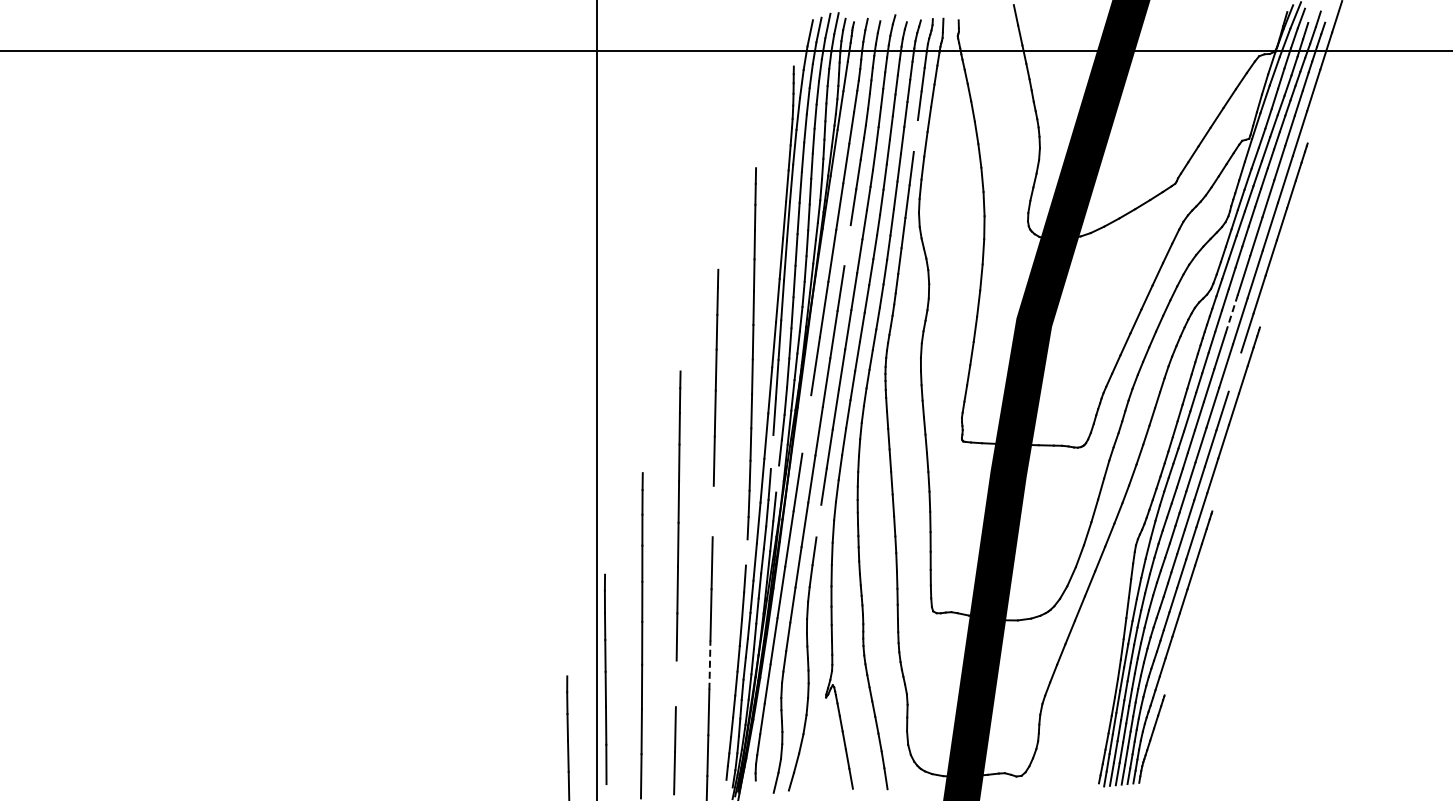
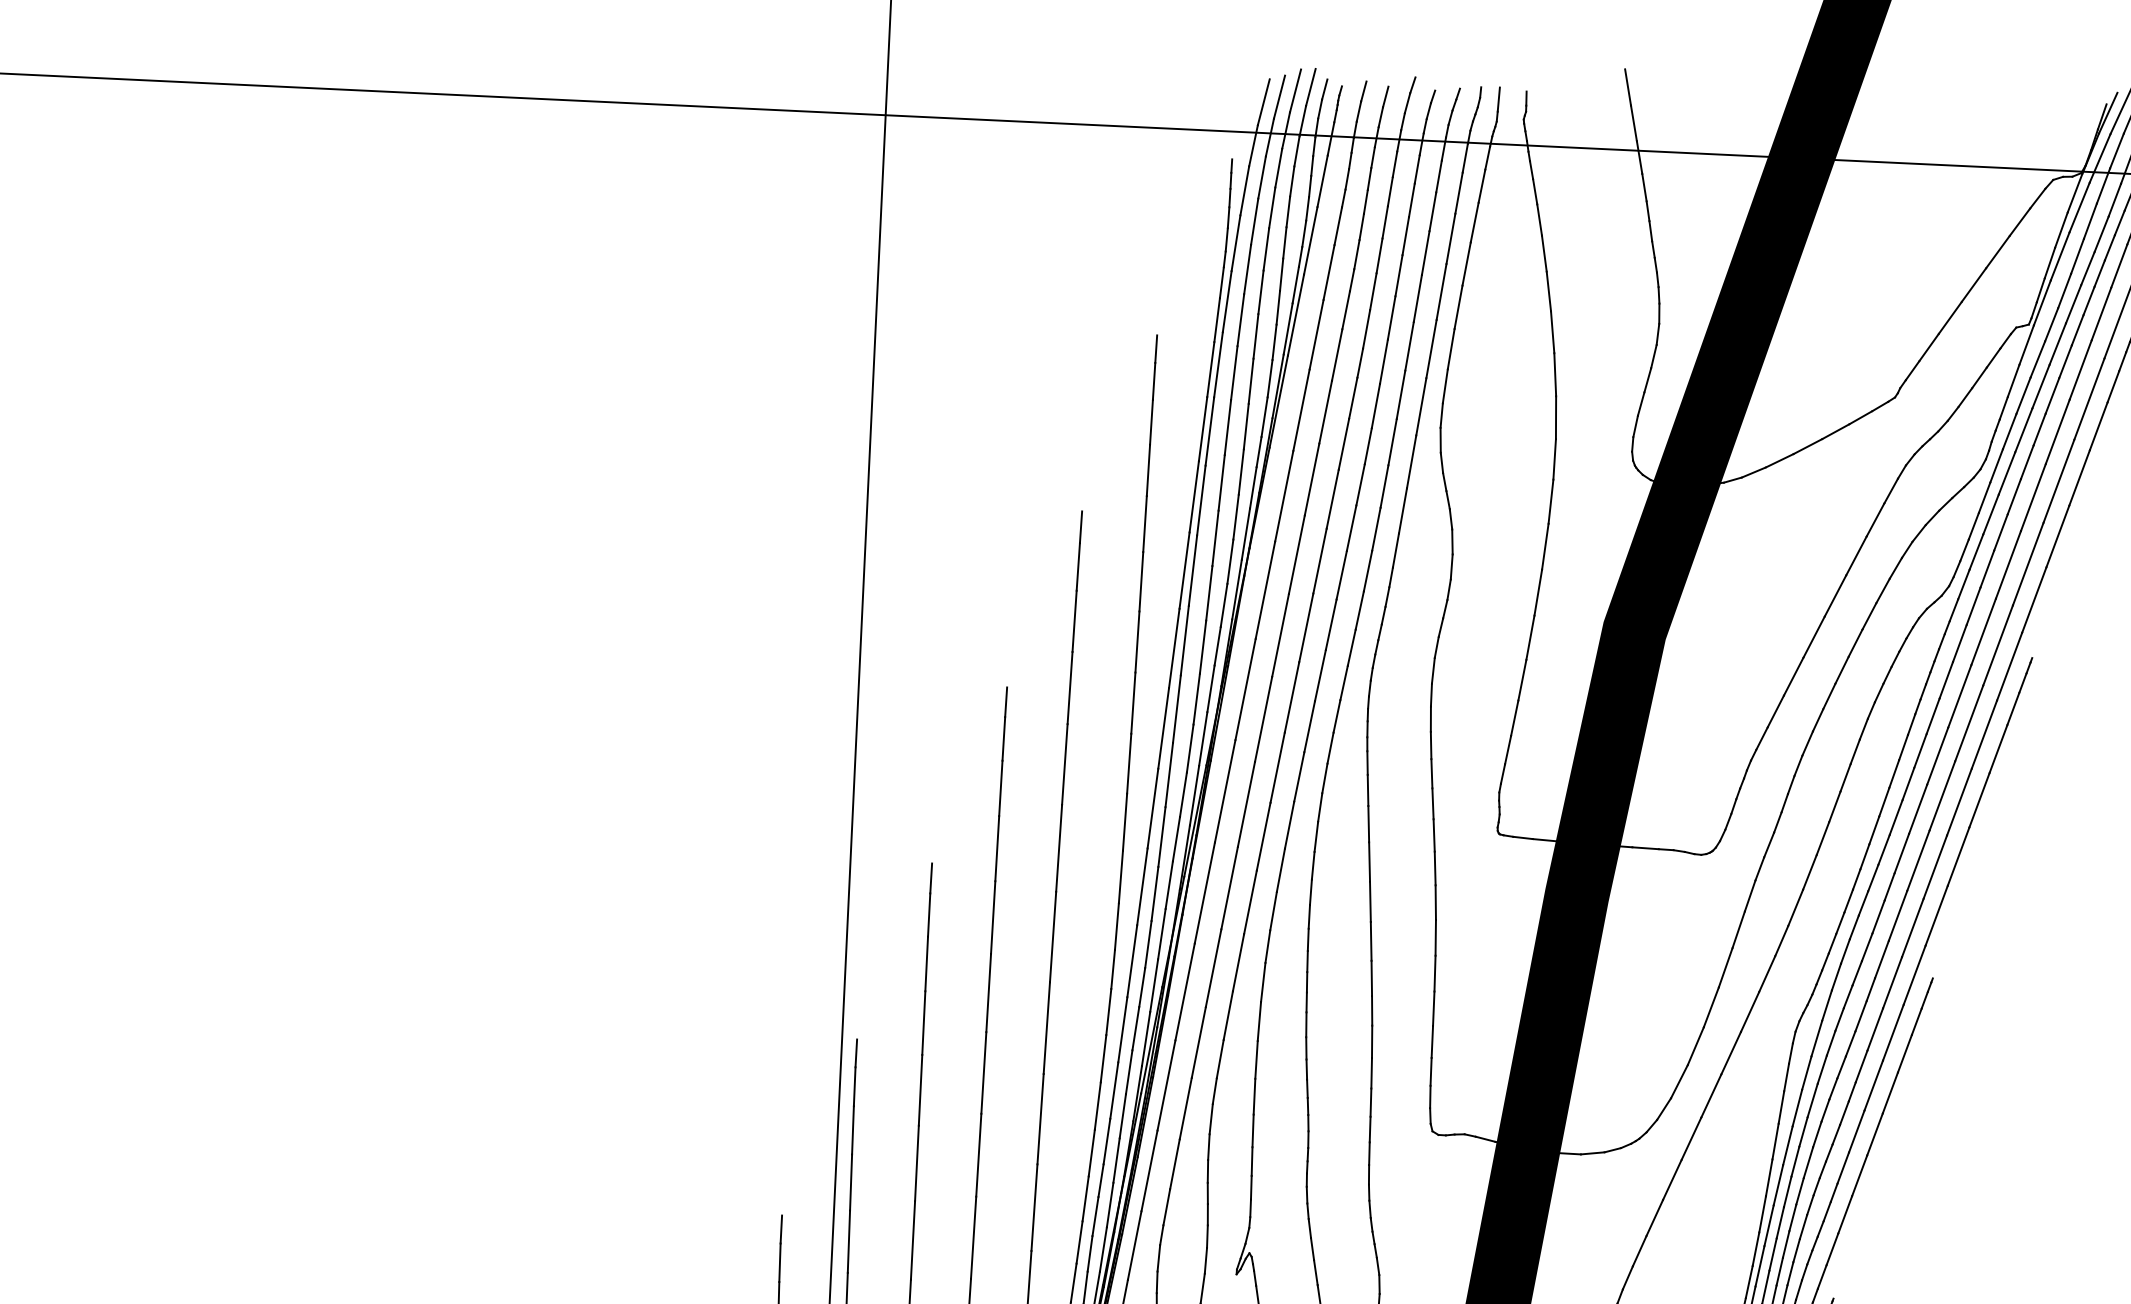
line: (915, 135) -> (1440, 291), added
line: (847, 245) -> (1311, 479), added
line: (1231, 314) -> (1983, 632), dashed -> solid
line: (1234, 371) -> (1983, 733), added
line: (806, 424) -> (1224, 791), added
line: (771, 452) -> (1160, 837), added
line: (777, 478) -> (1169, 884), added
line: (712, 511) -> (1051, 936), added
line: (818, 520) -> (1237, 961), added
line: (746, 552) -> (1108, 1012), added
line: (709, 665) -> (1033, 1208), dashed -> solid
line: (675, 683) -> (972, 1237), added

